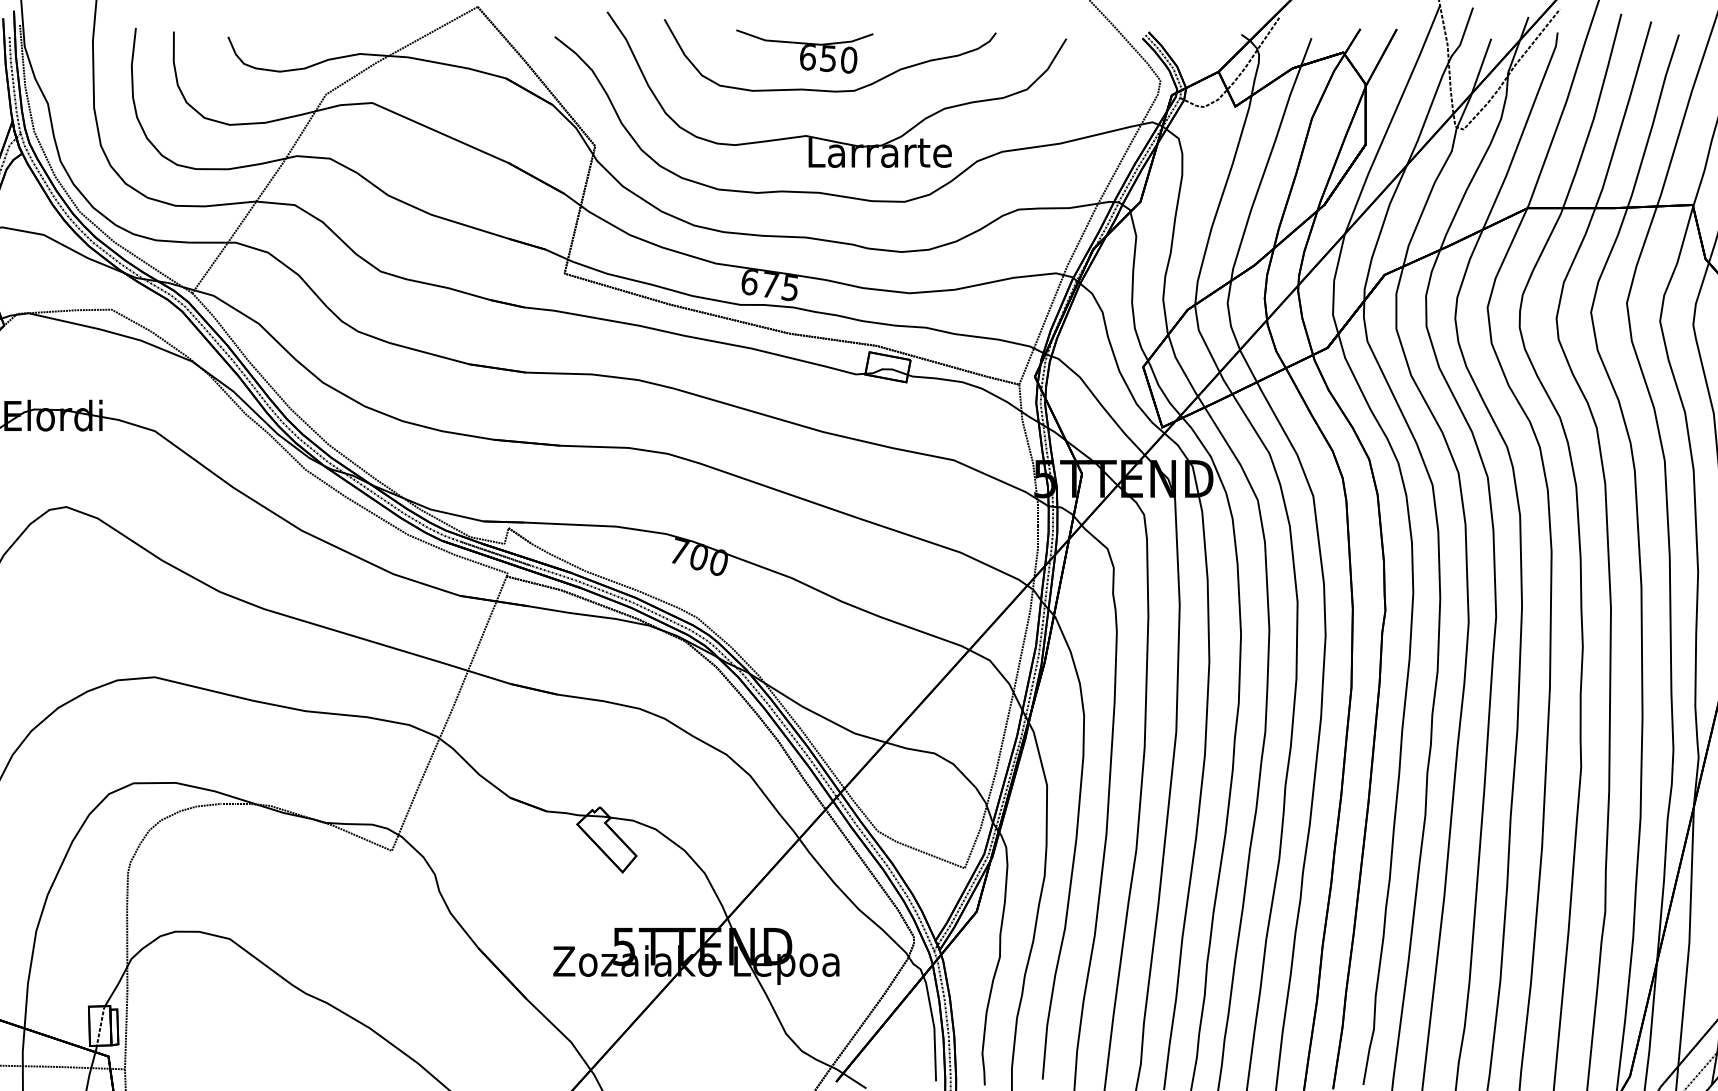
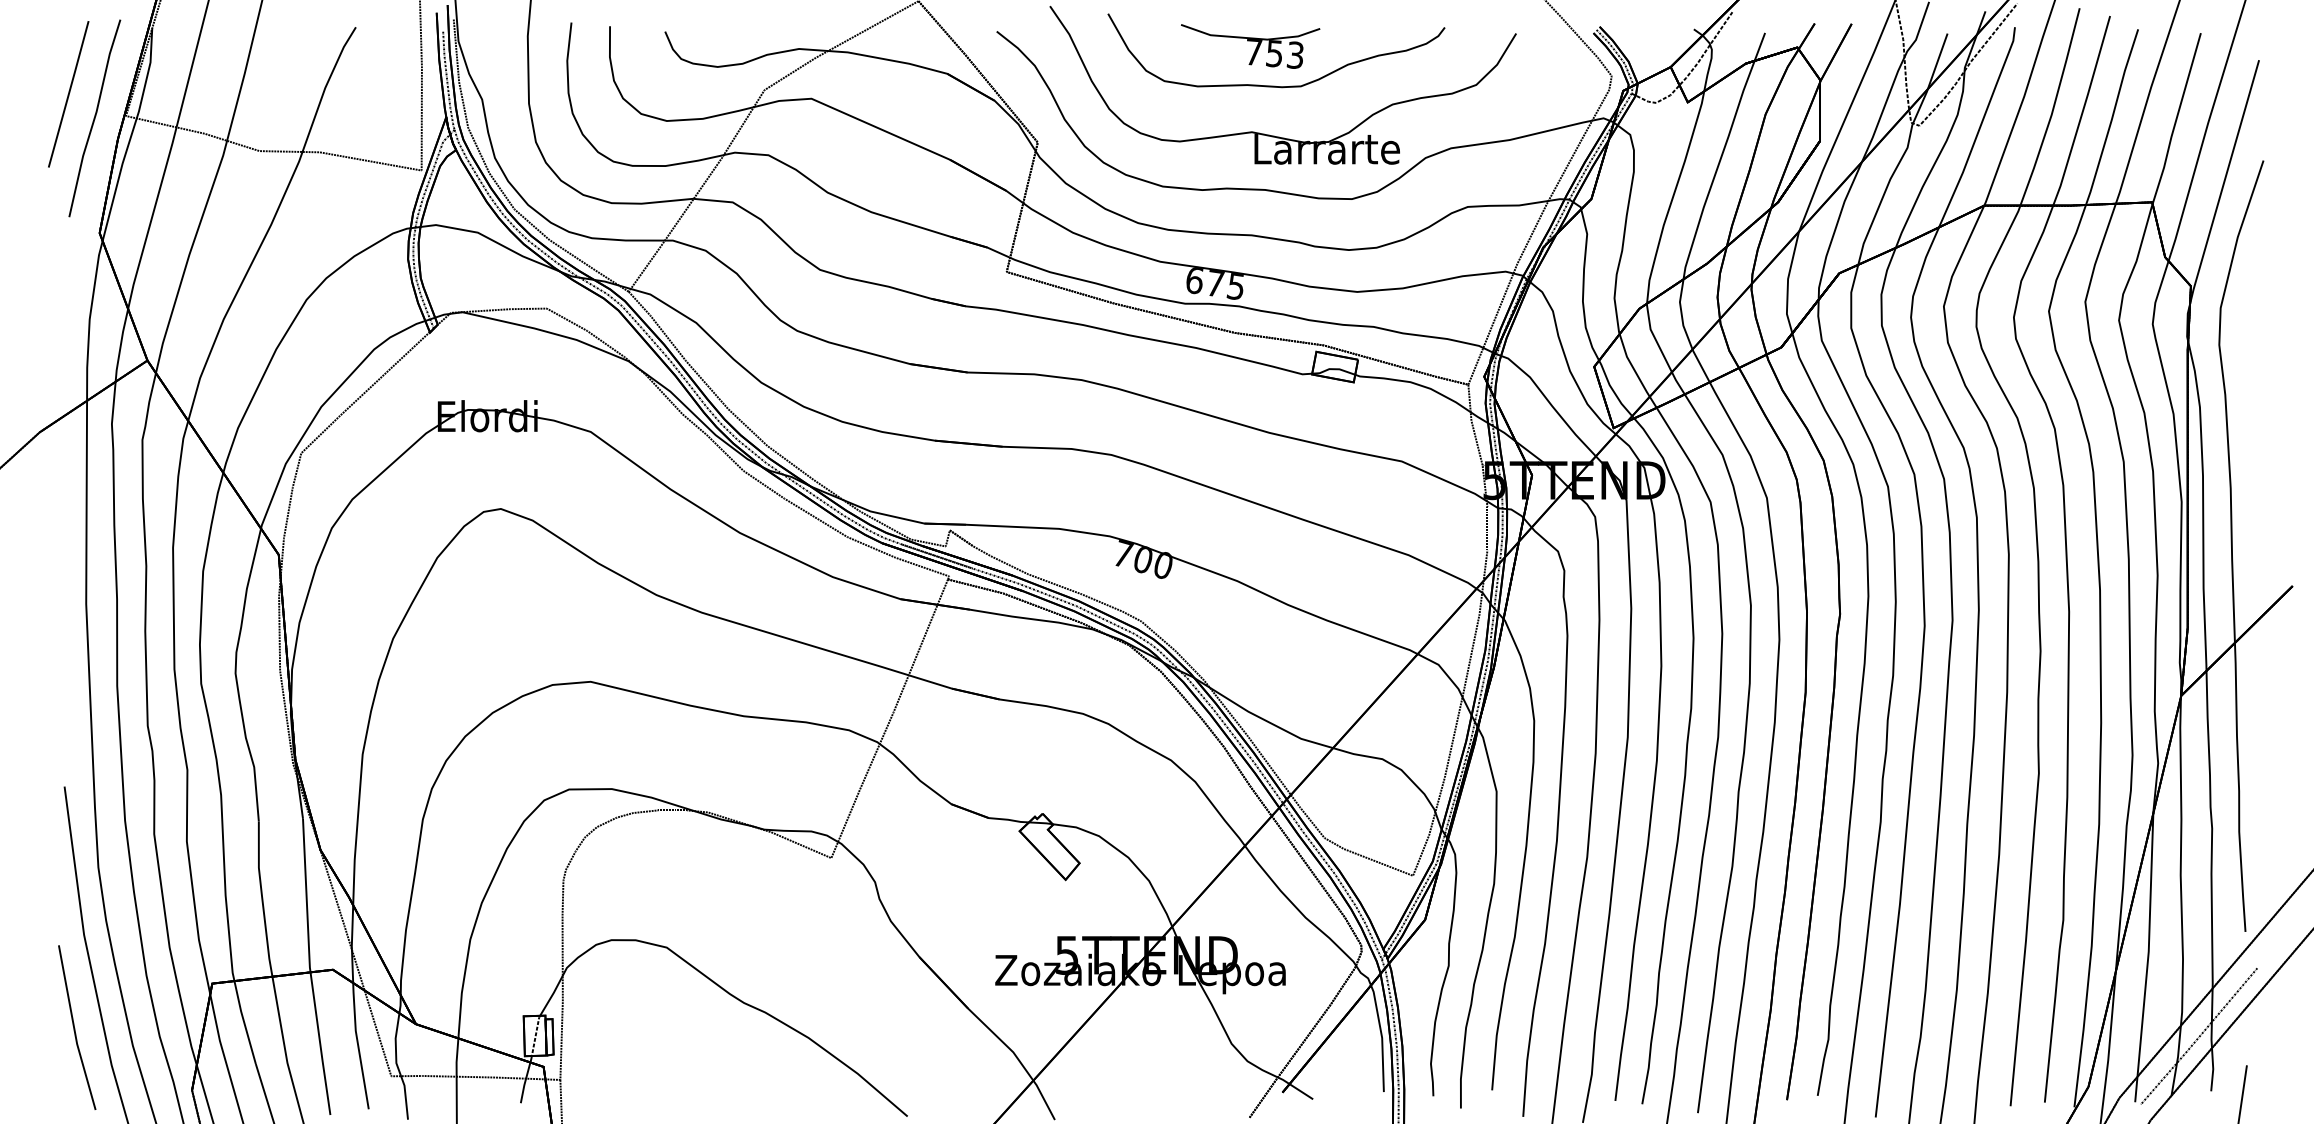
text: (828, 58) -> (1274, 53), 650 -> 753

